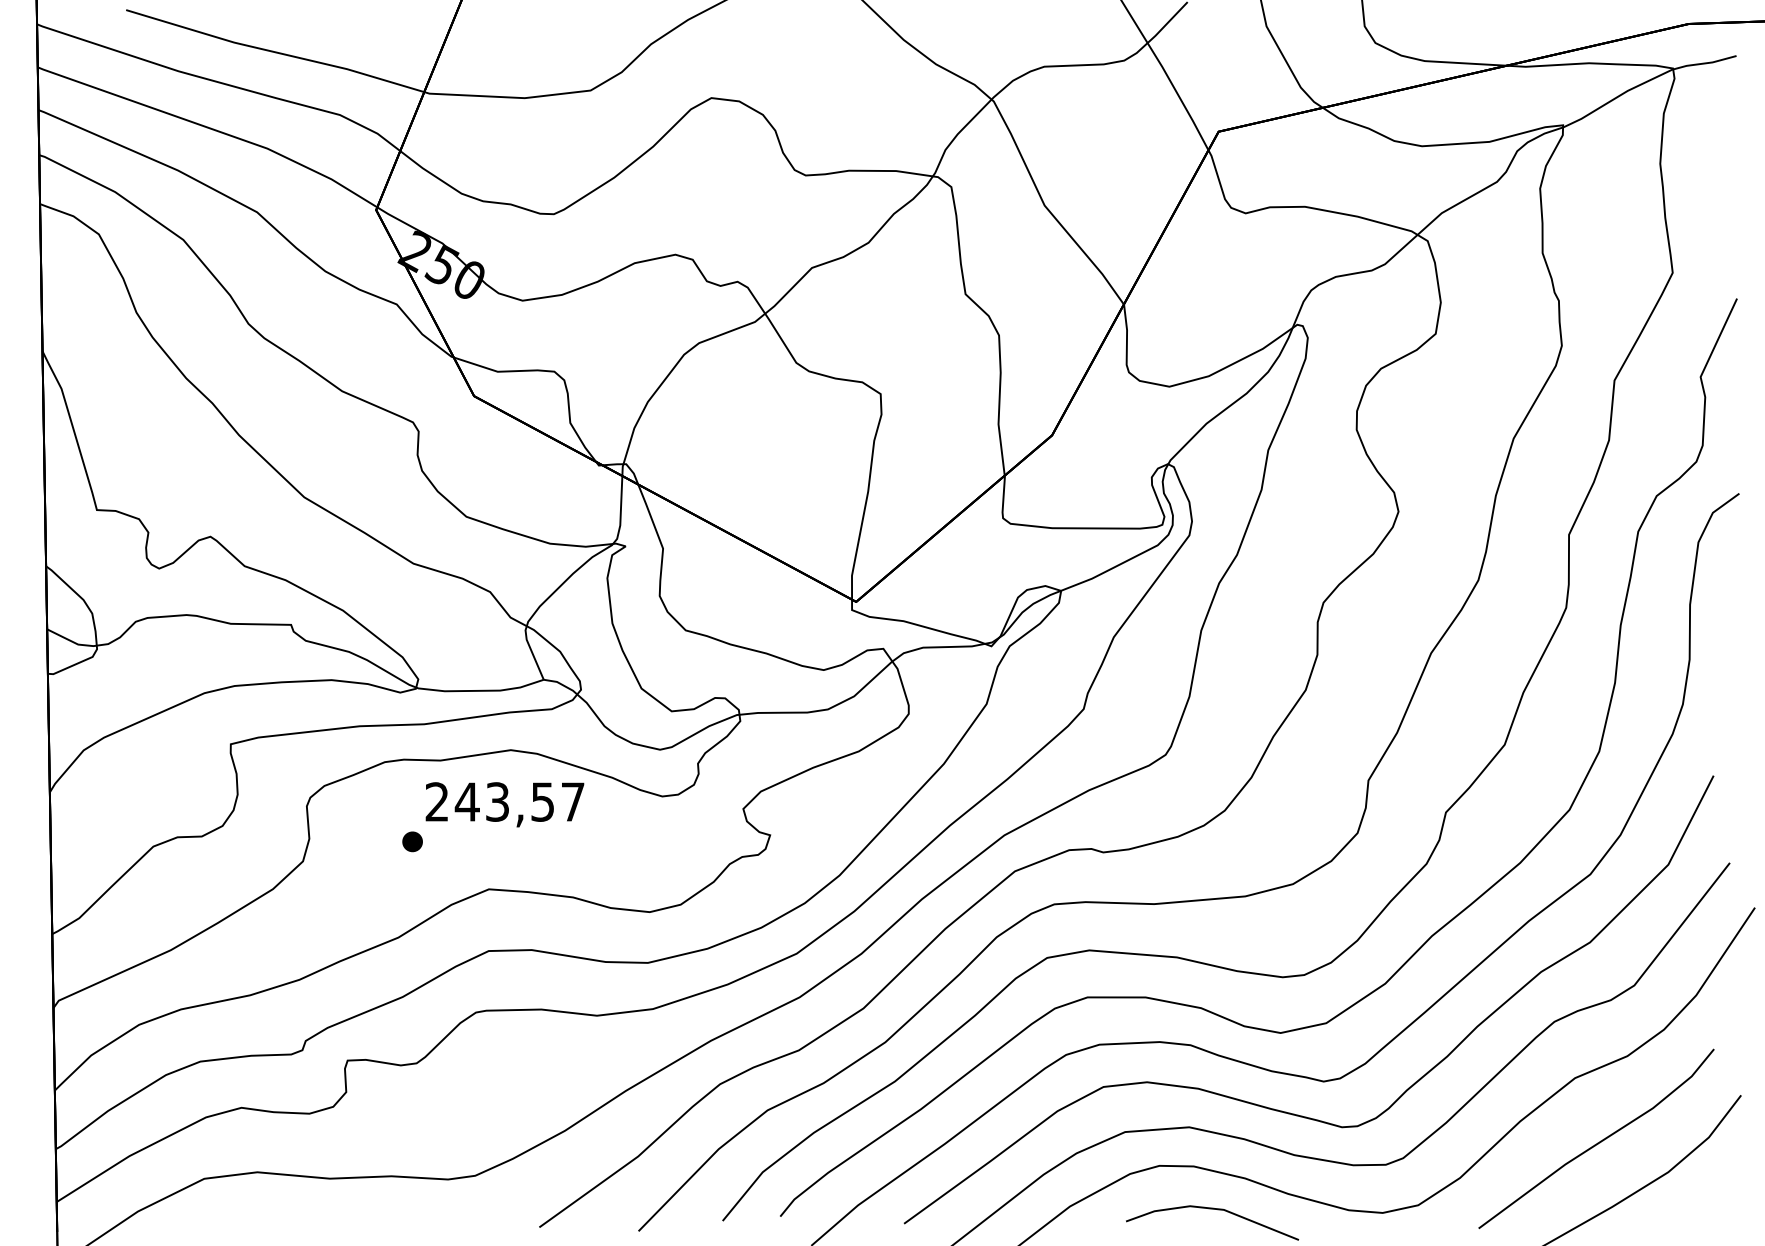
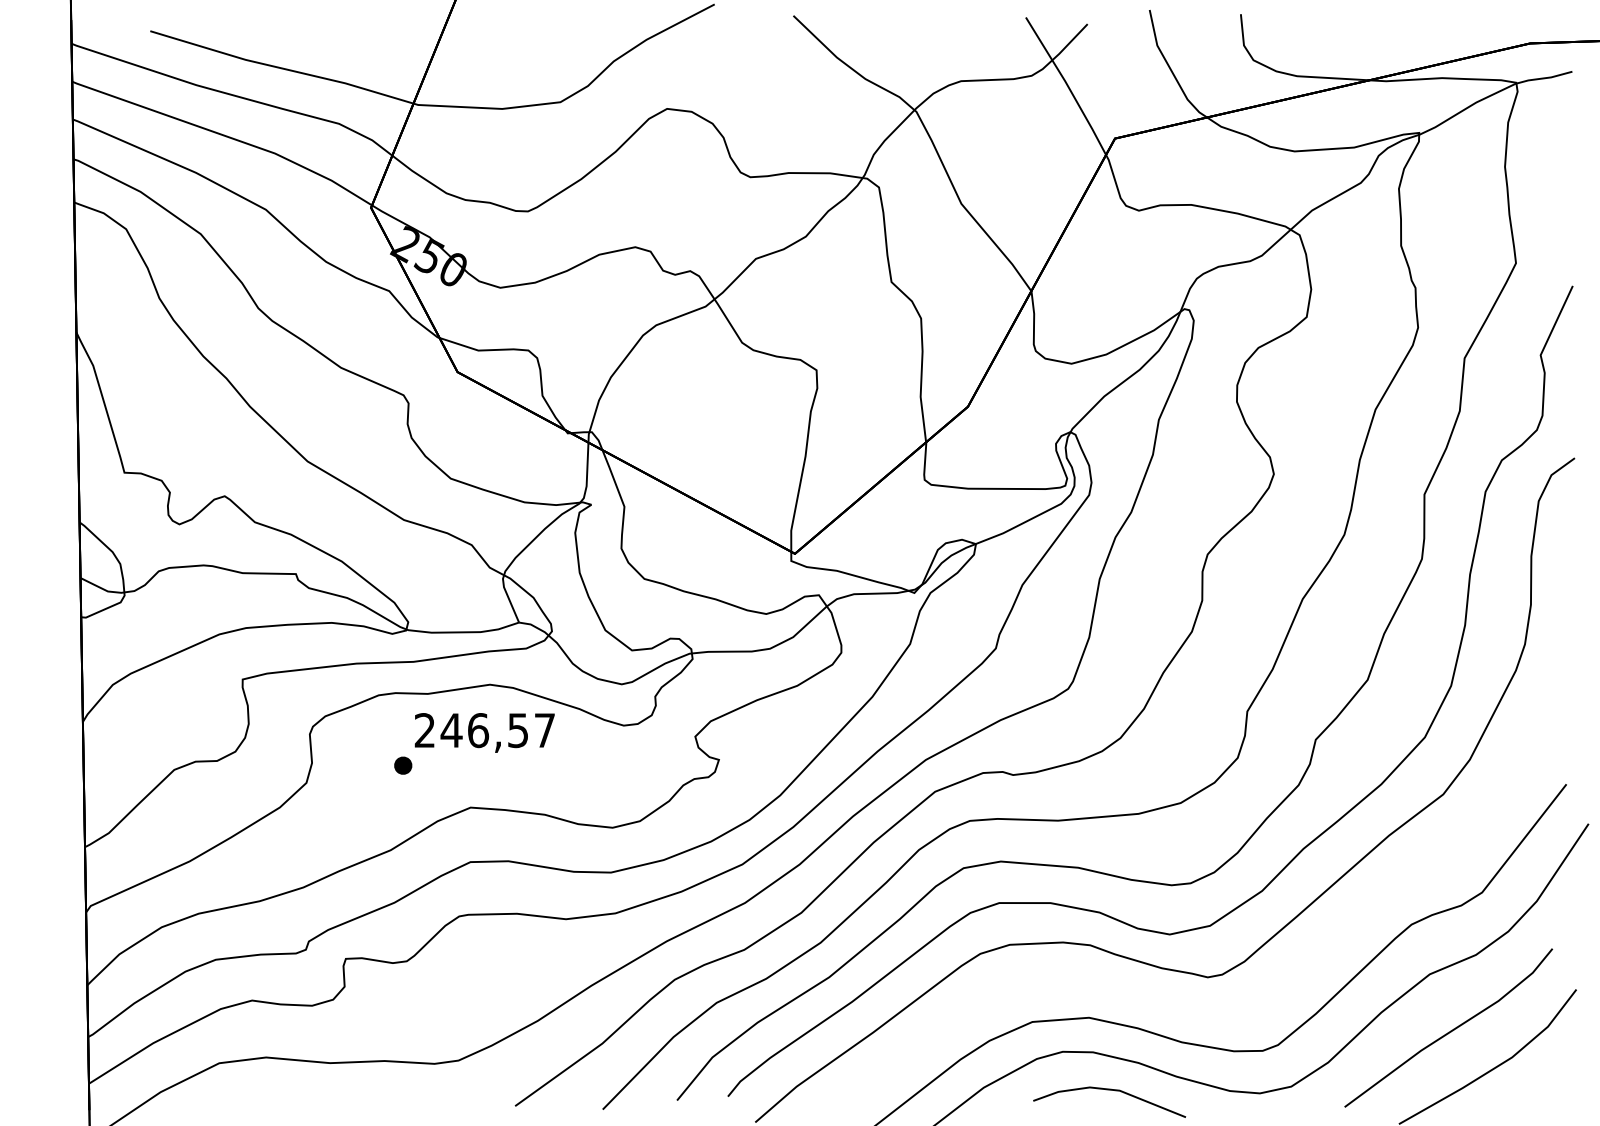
text: (497, 801) -> (478, 730), 243,57 -> 246,57
part: (1281, 1110) -> (1170, 1002), removed

